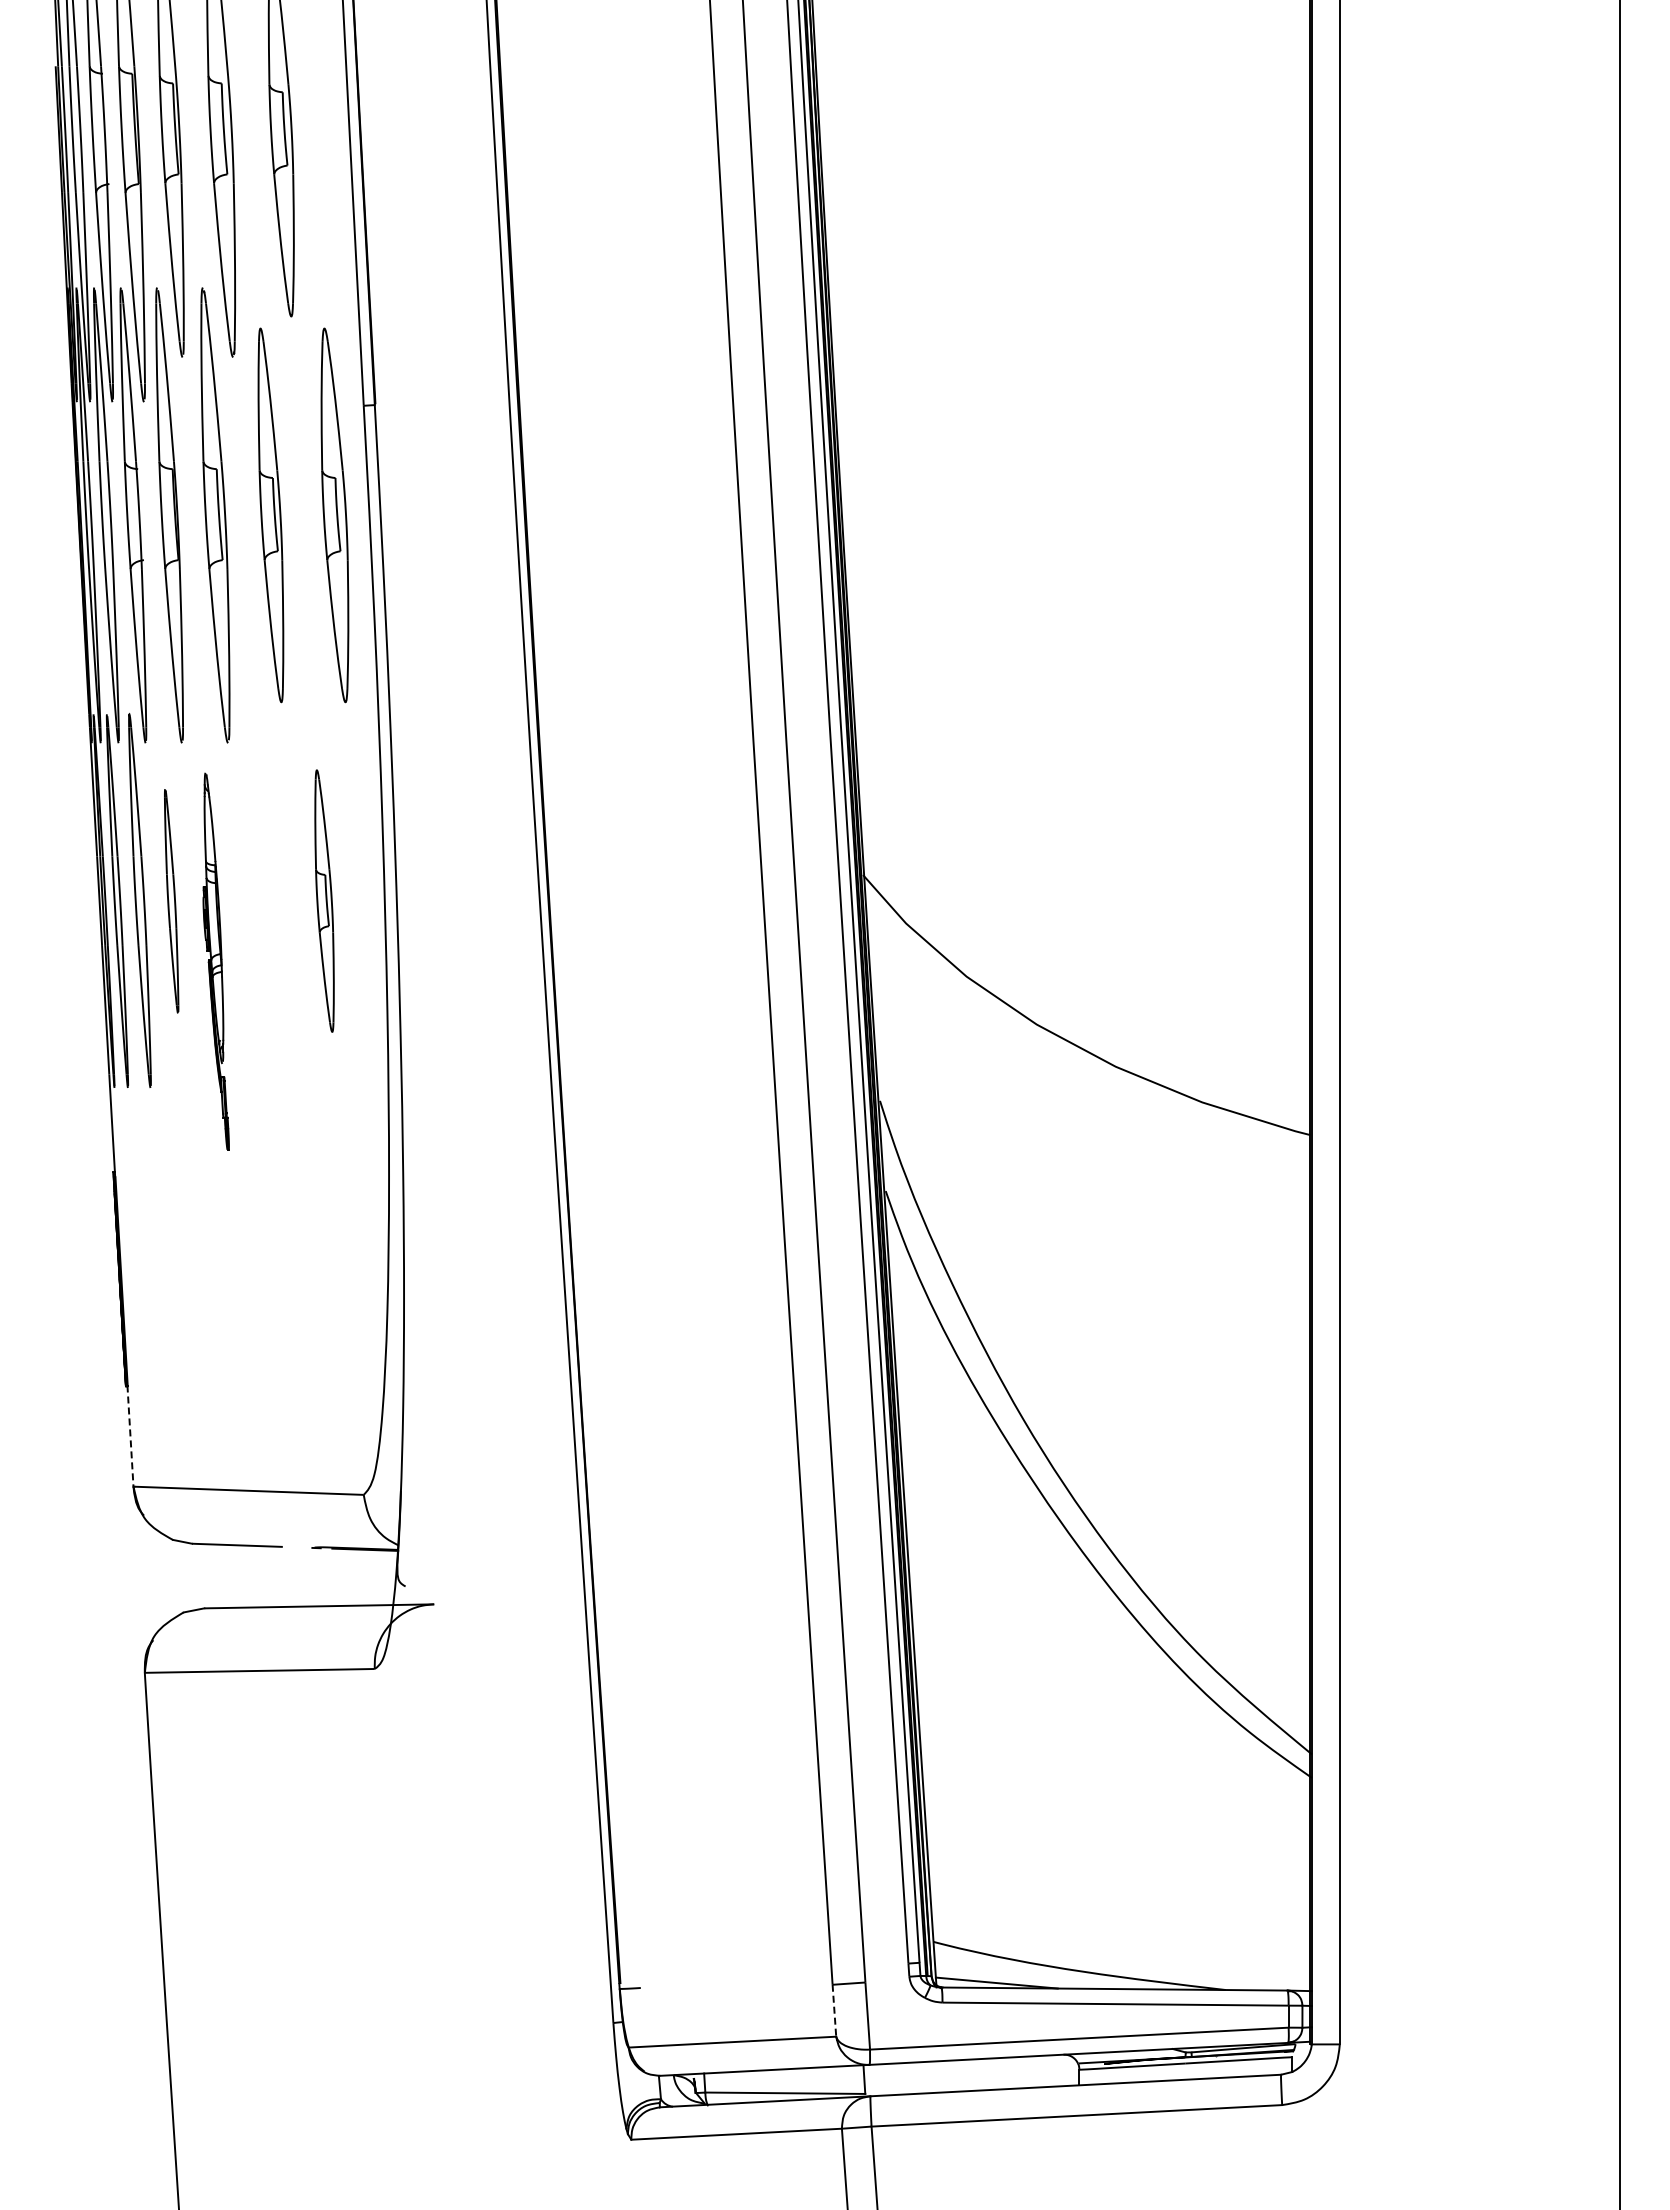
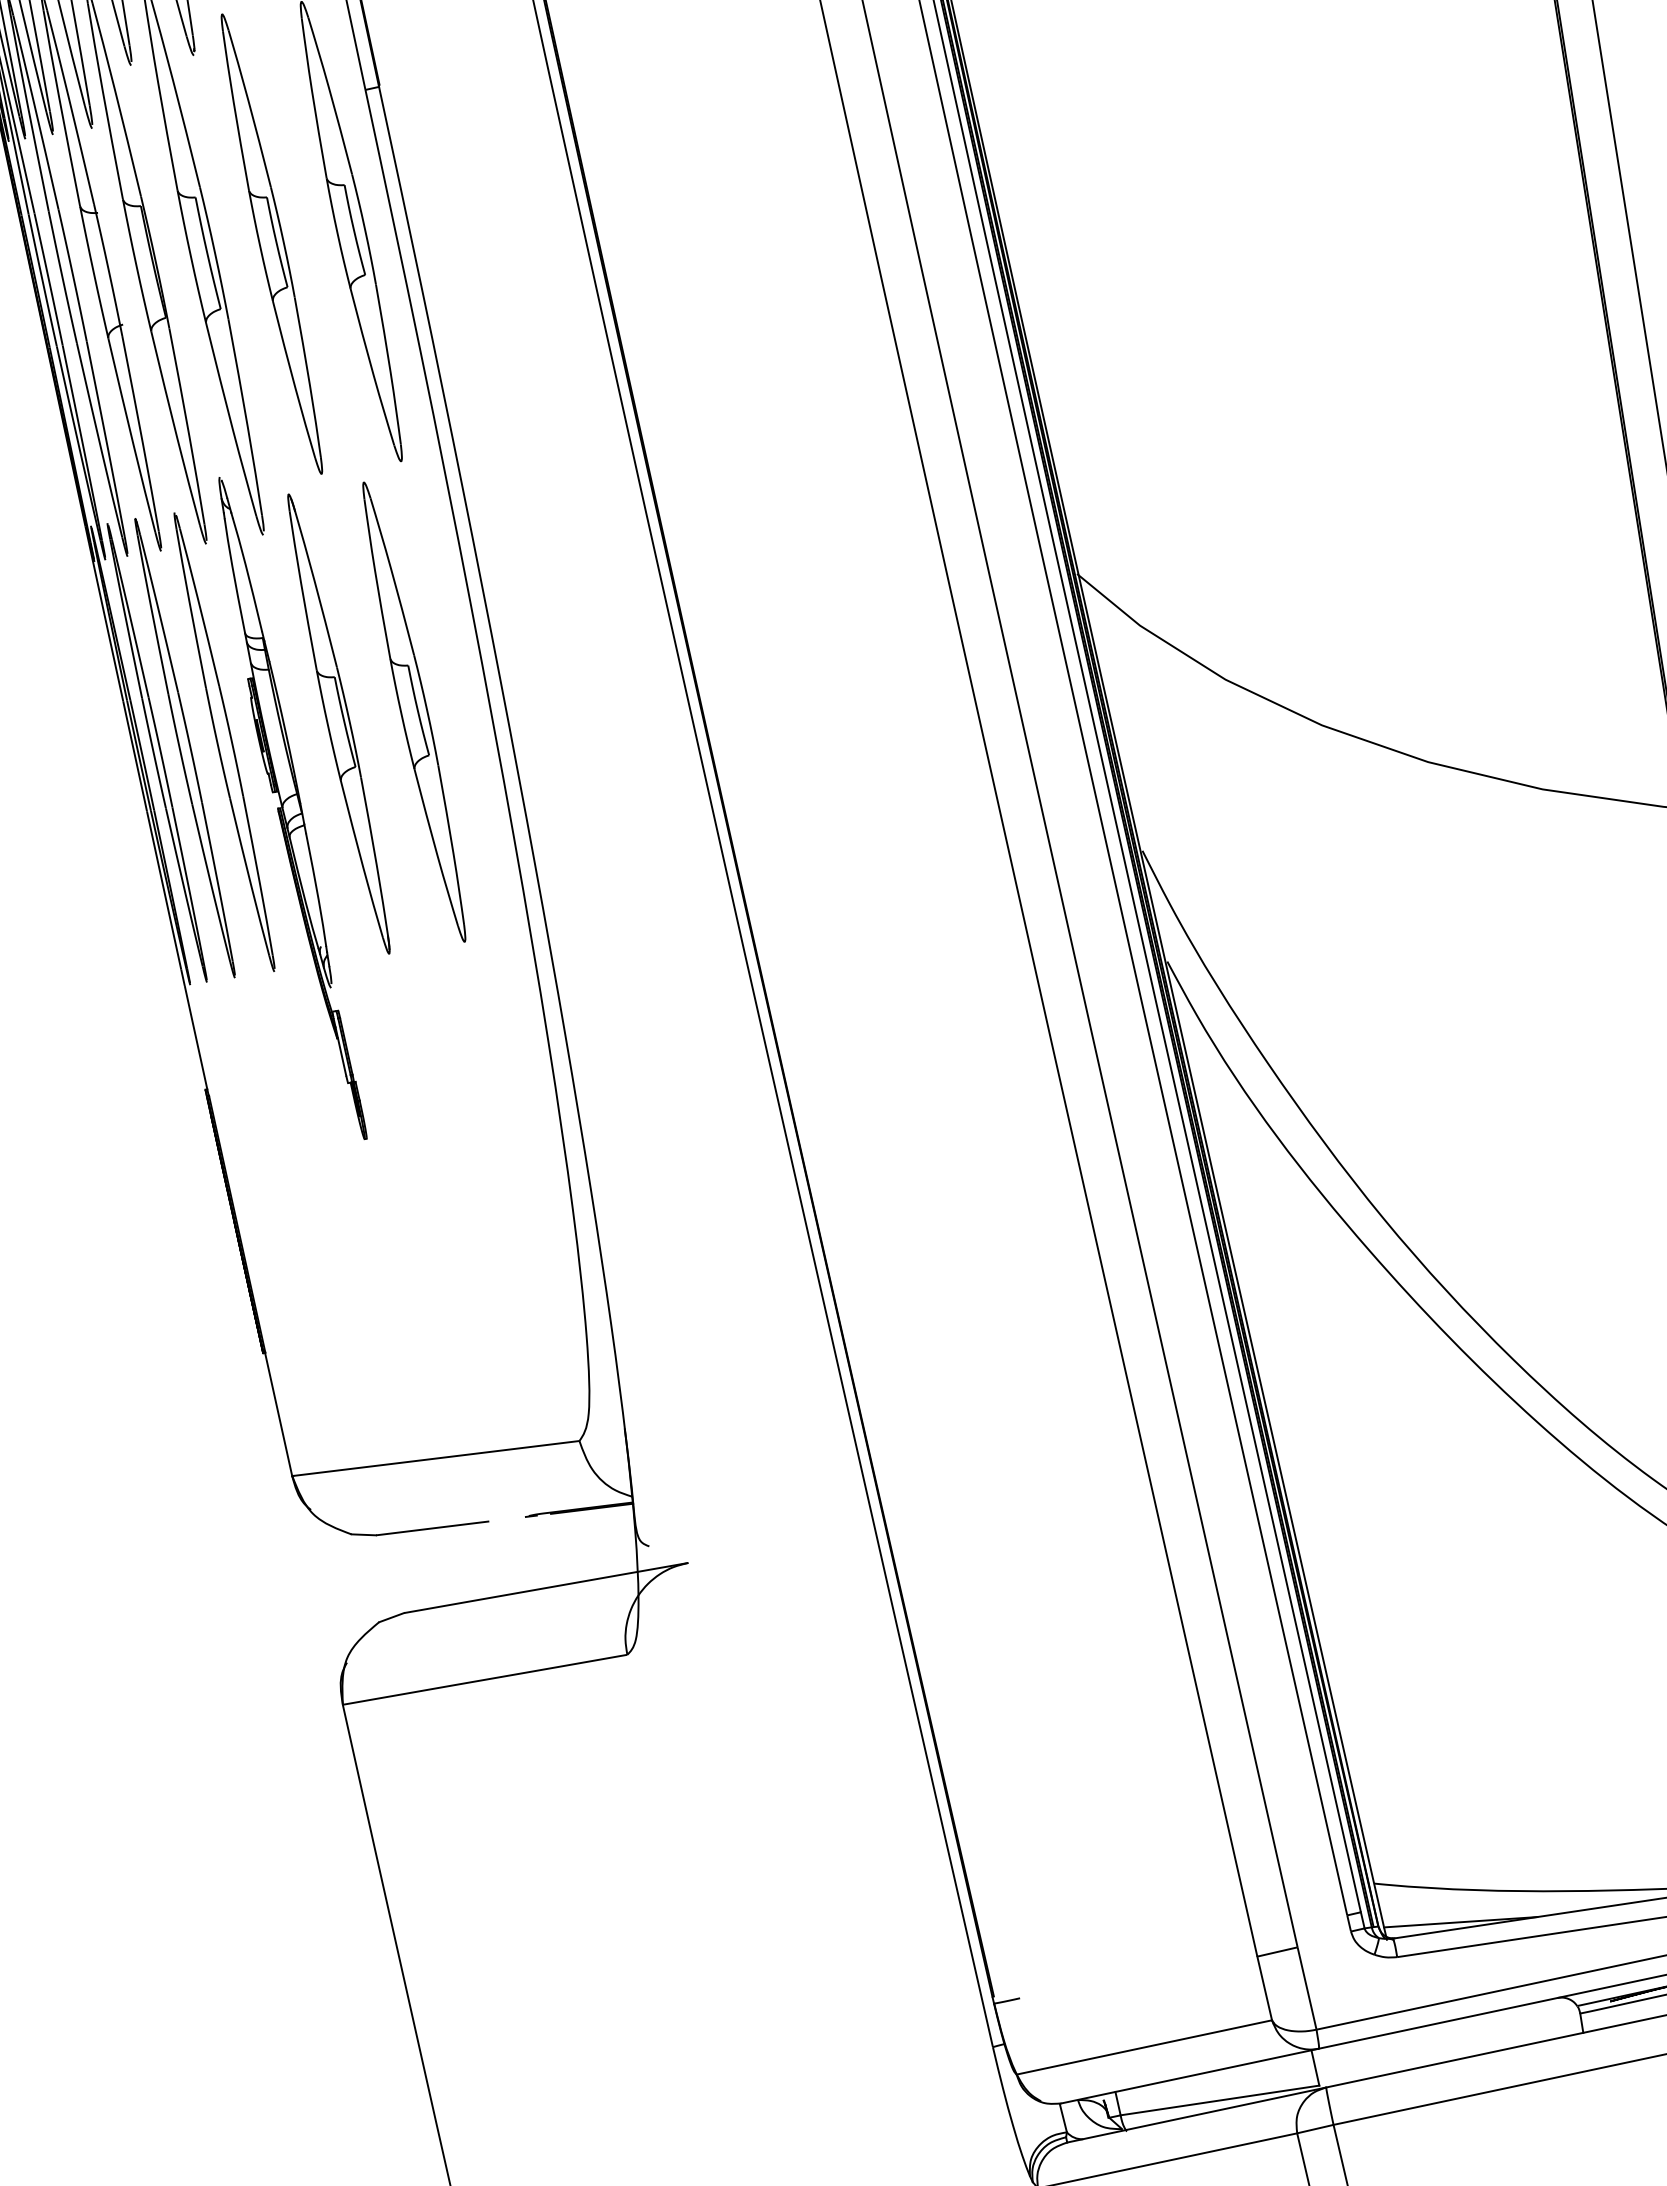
part: (263, 900) -> (338, 723), added
part: (324, 900) -> (413, 711), size x1.43
part: (171, 901) -> (224, 742), size x1.67
part: (216, 961) -> (291, 808), size x1.43
line: (130, 1436) -> (278, 1414), dashed -> solid
line: (834, 2011) -> (1264, 1989), dashed -> solid

